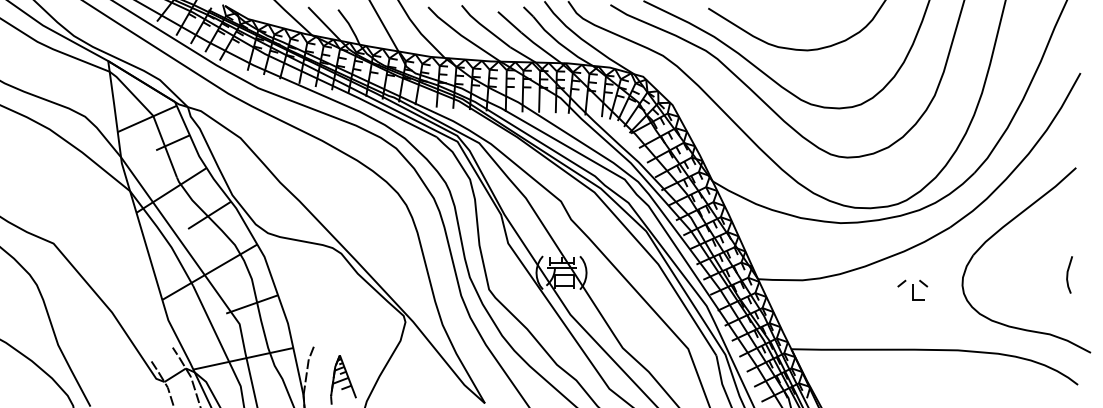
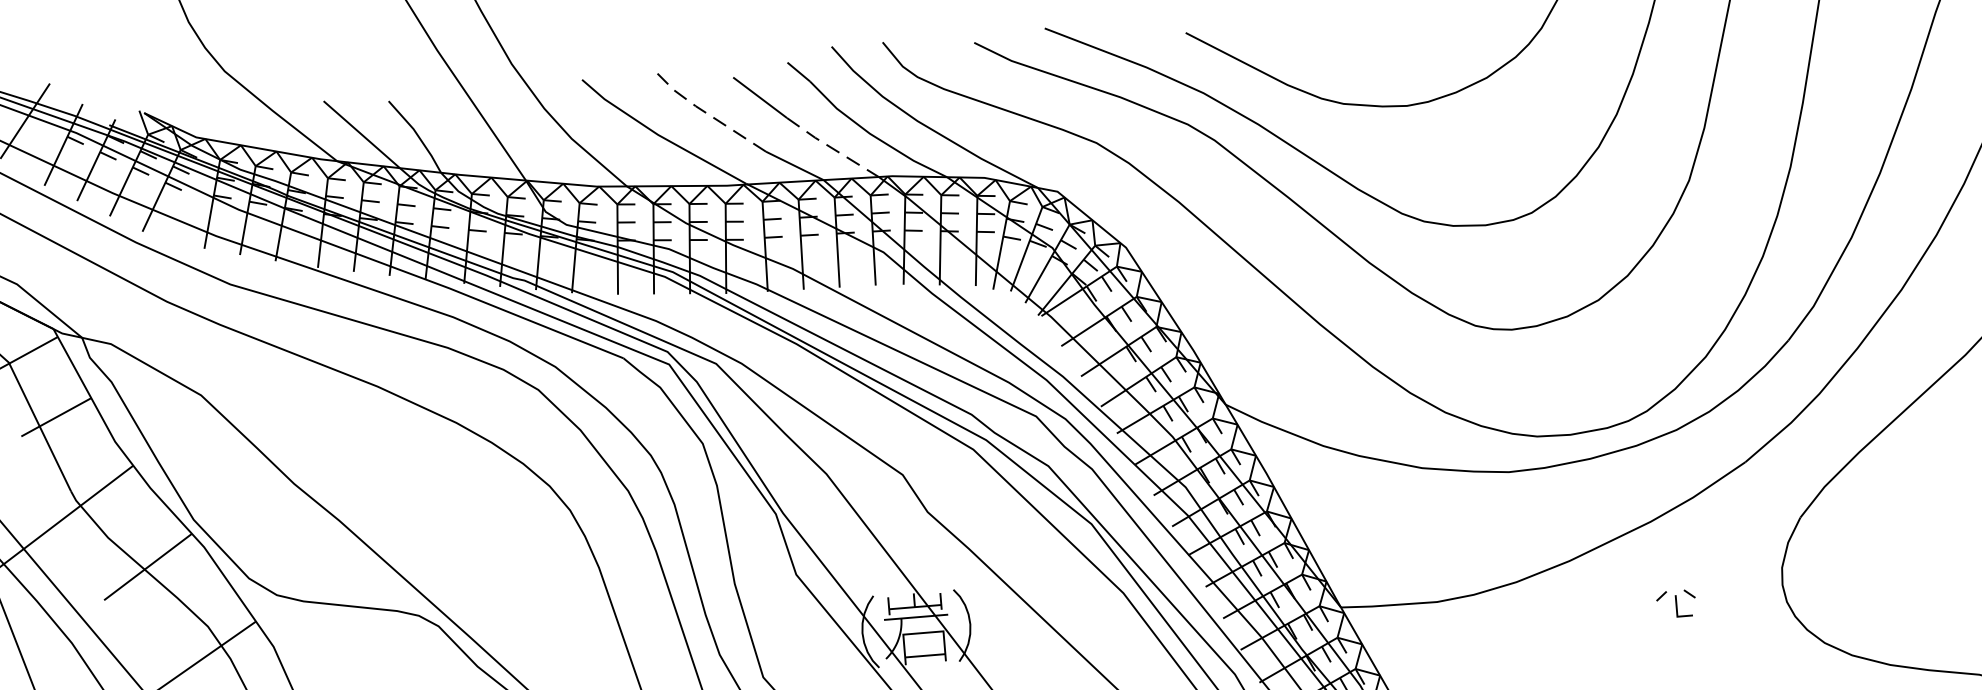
line: (483, 26) -> (704, 111), solid -> dashed
line: (540, 47) -> (831, 146), solid -> dashed
part: (912, 289) -> (1675, 602), size x0.6

